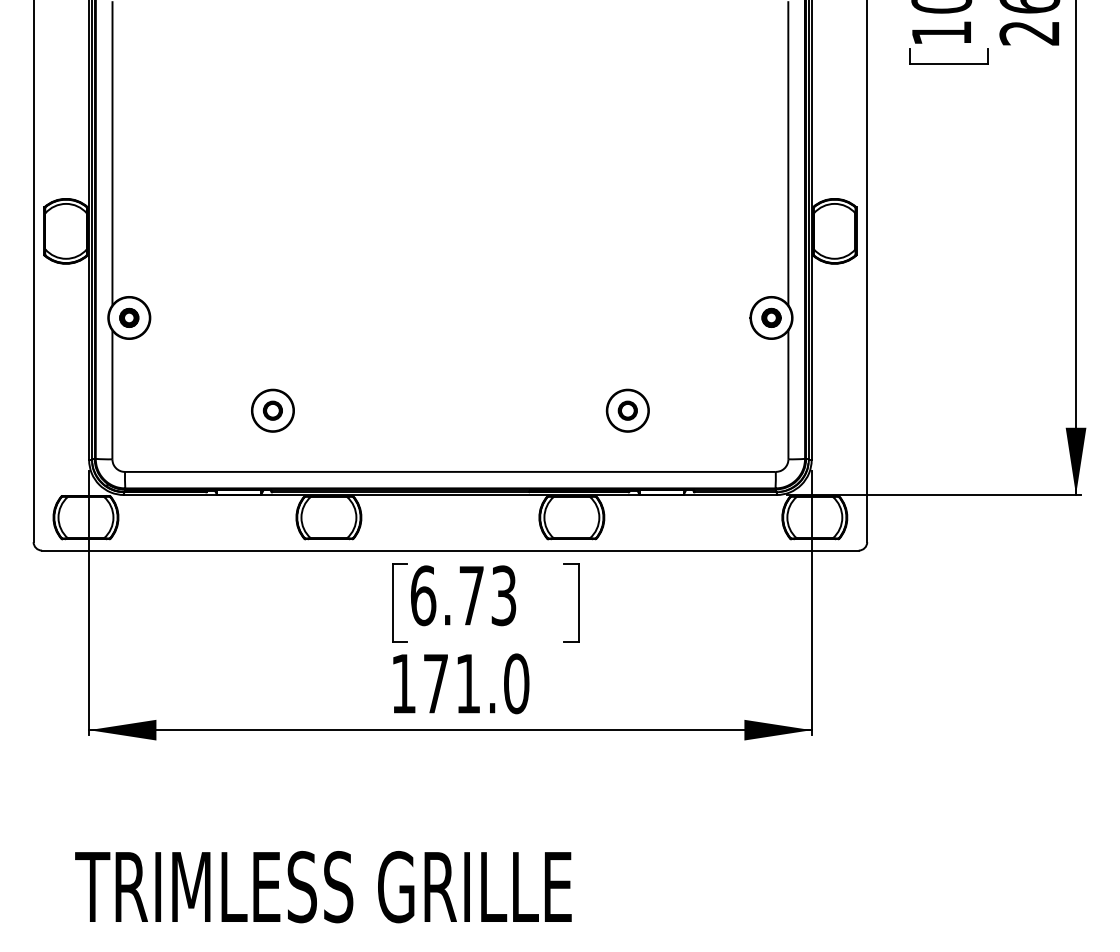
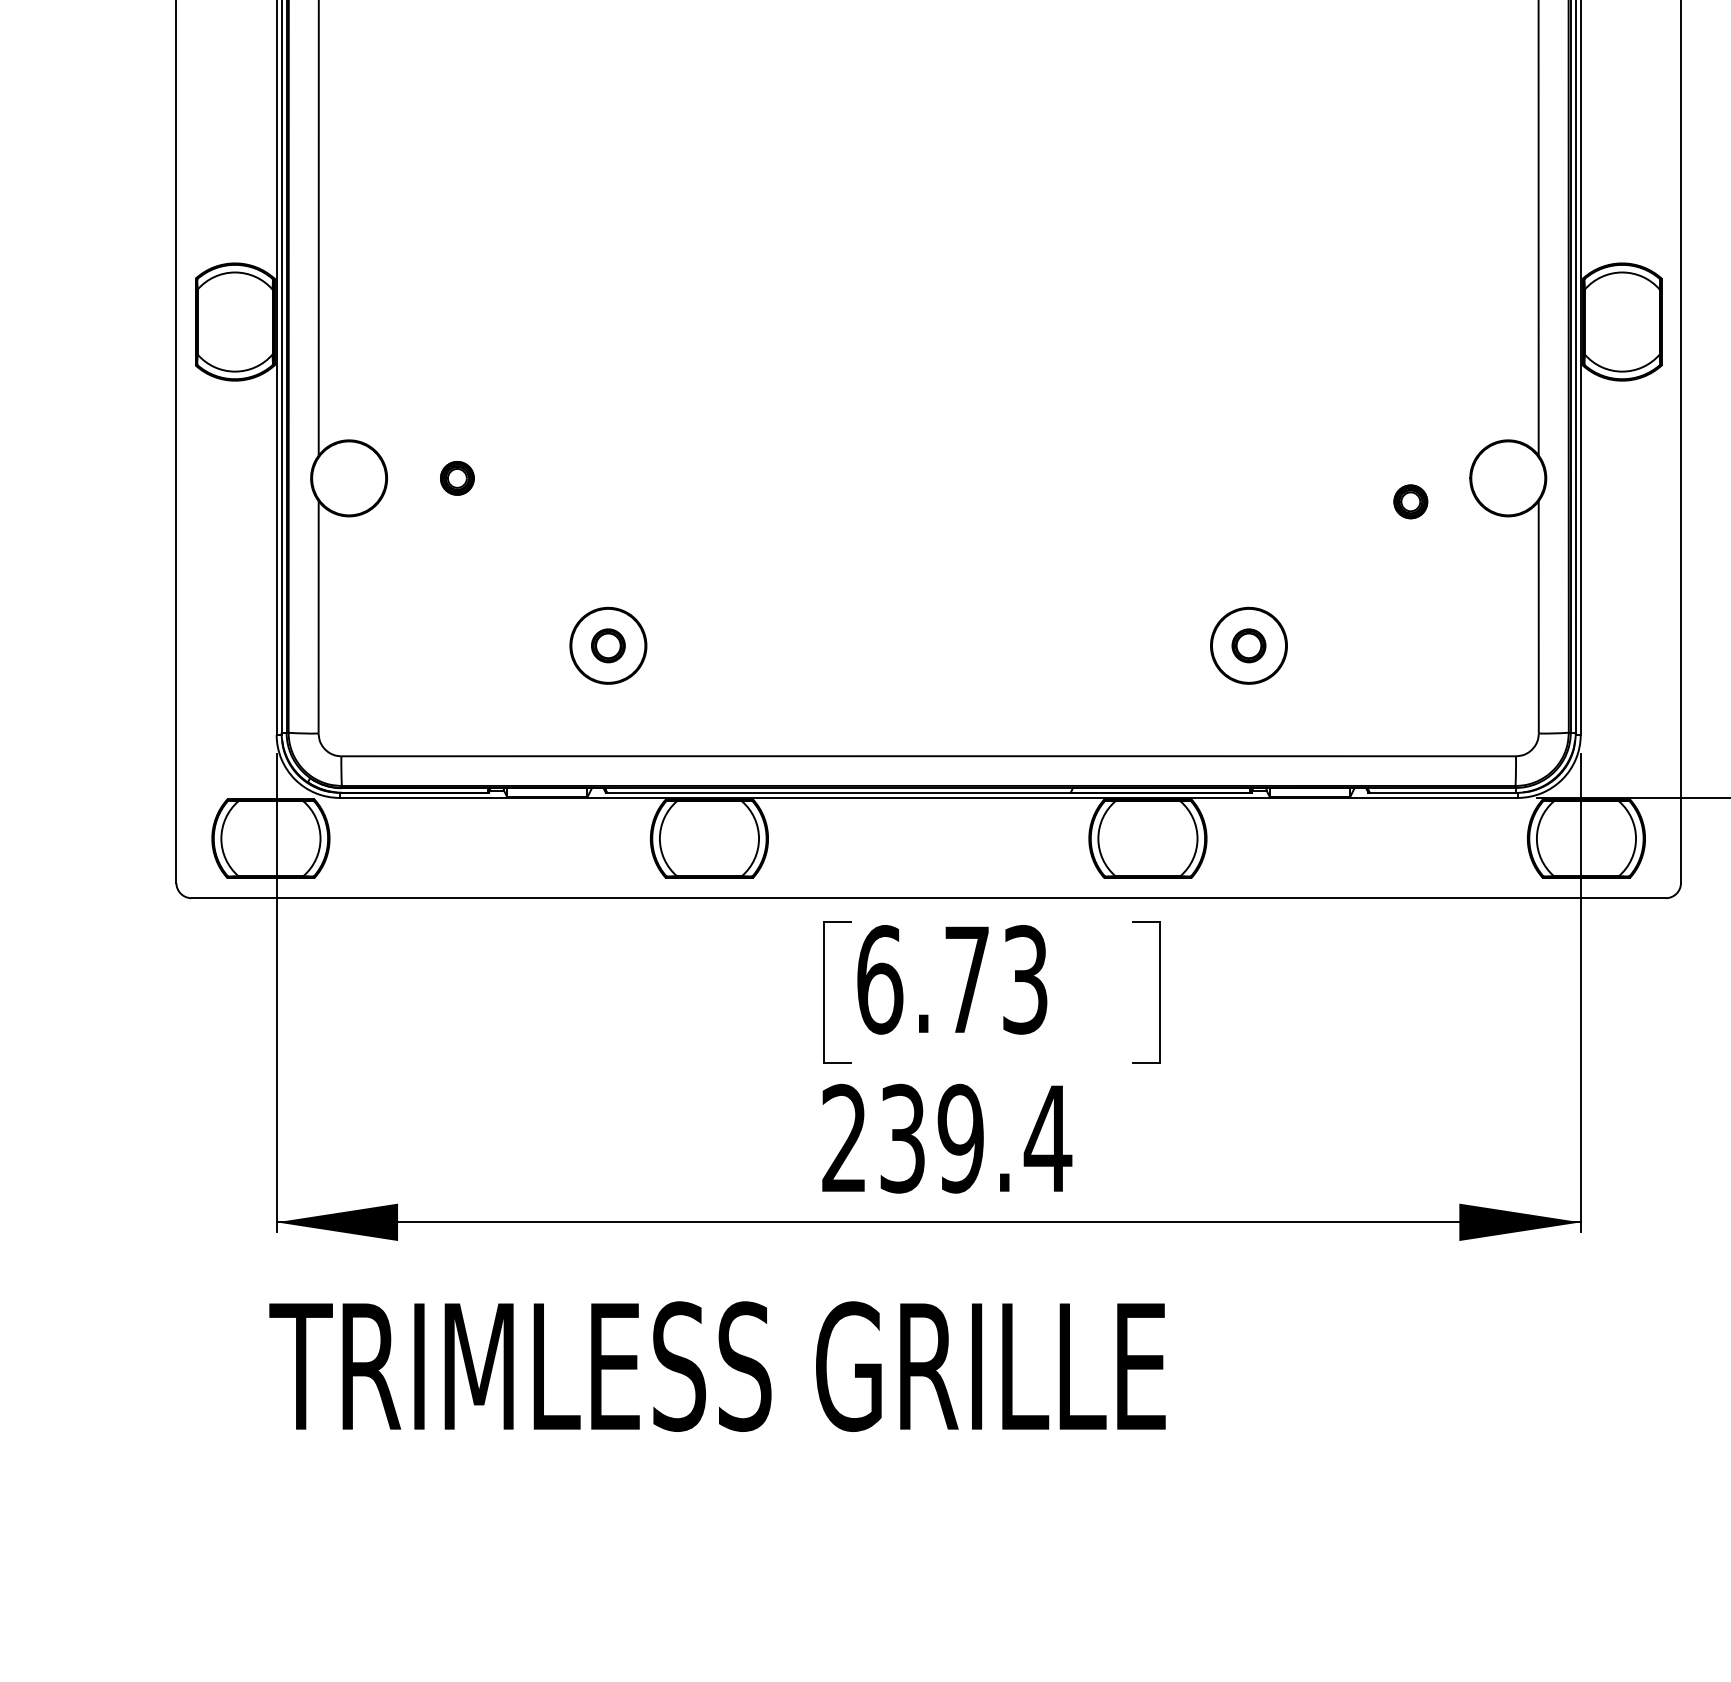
part: (129, 317) -> (457, 477), moved
part: (771, 317) -> (1410, 500), moved
text: (460, 683) -> (946, 1138), 171.0 -> 239.4
text: (323, 887) -> (717, 1367), moved

